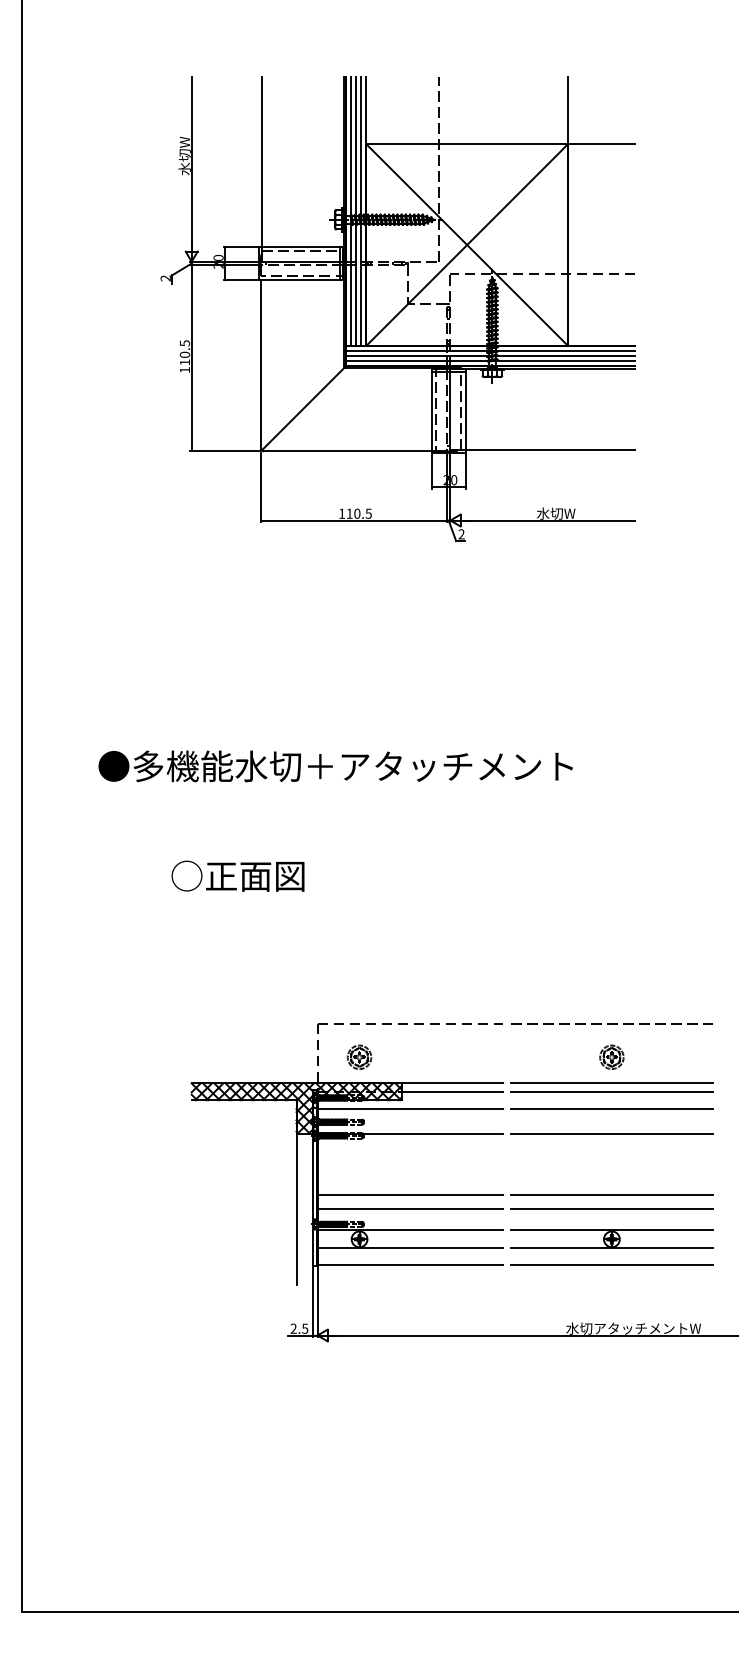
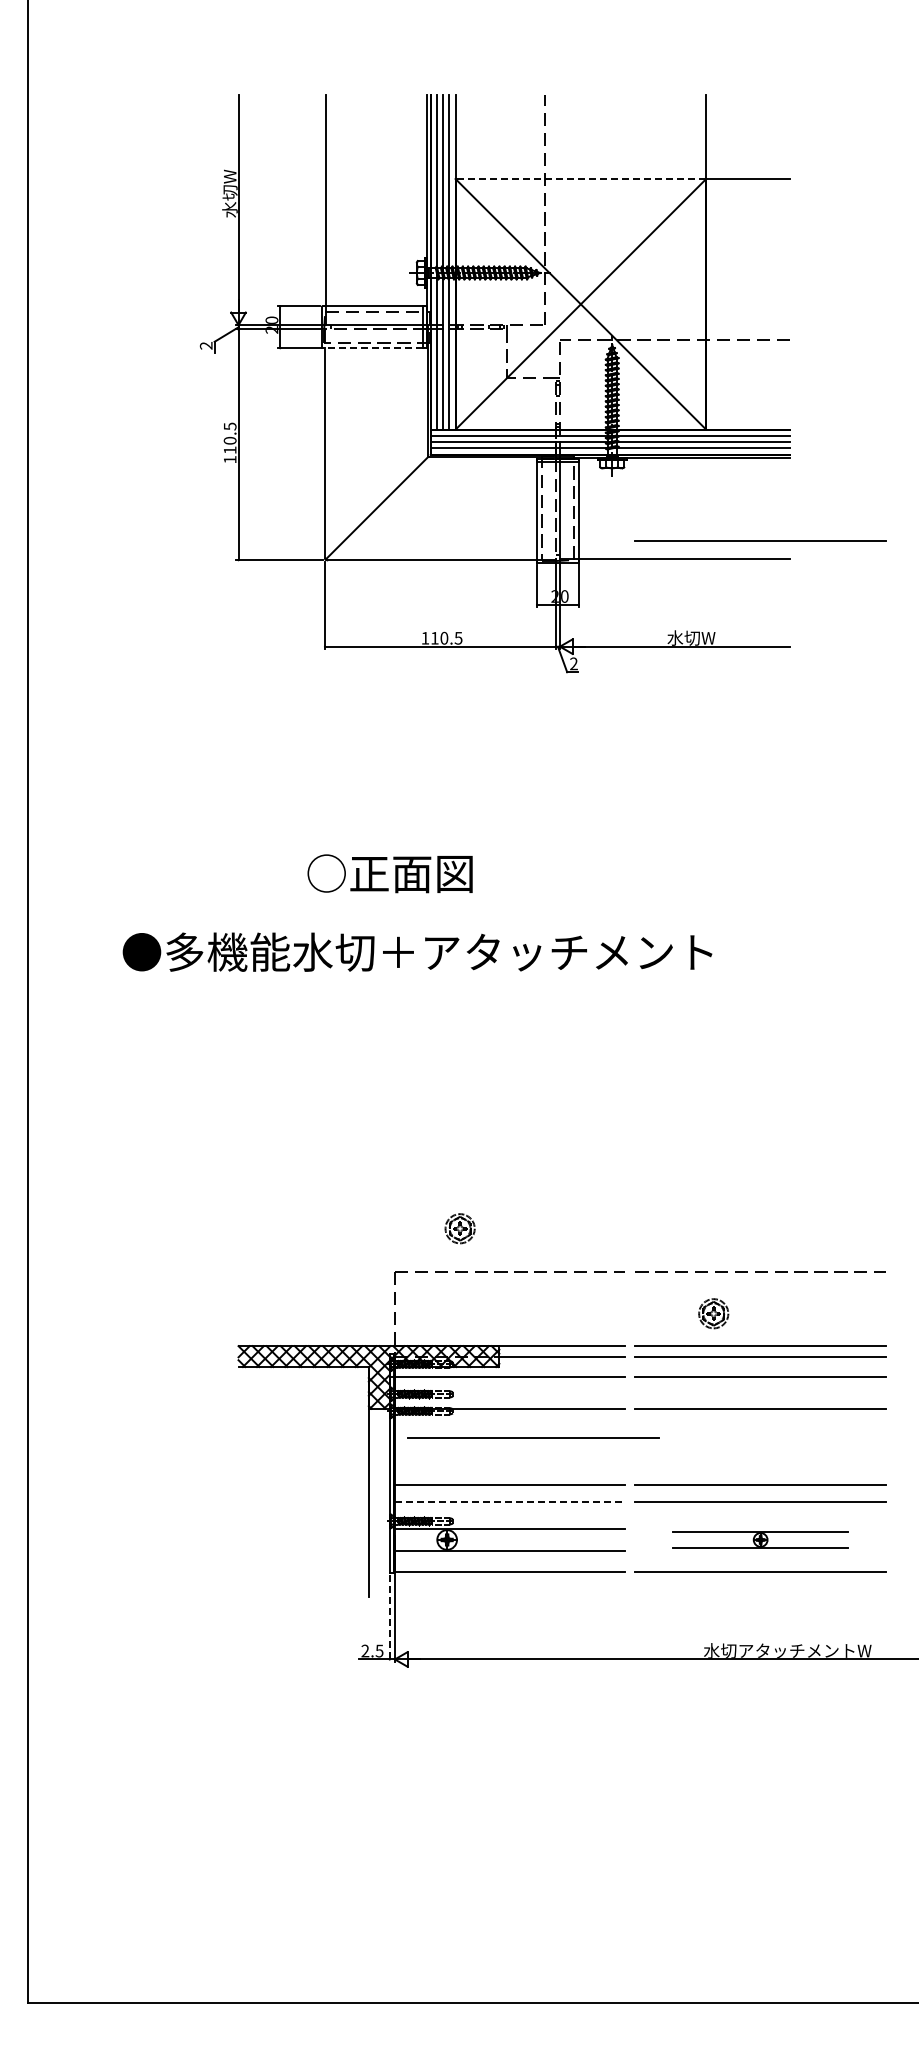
line: (466, 144) -> (580, 179), solid -> dashed
line: (300, 280) -> (373, 348), solid -> dashed
line: (611, 435) -> (760, 540), added
text: (237, 876) -> (389, 873), moved
part: (359, 1057) -> (459, 1228), moved
part: (611, 1057) -> (713, 1313), moved
line: (429, 1156) -> (533, 1437), added
line: (409, 1209) -> (509, 1502), solid -> dashed
part: (611, 1238) -> (760, 1539), size x0.7
line: (313, 1302) -> (389, 1618), solid -> dashed

